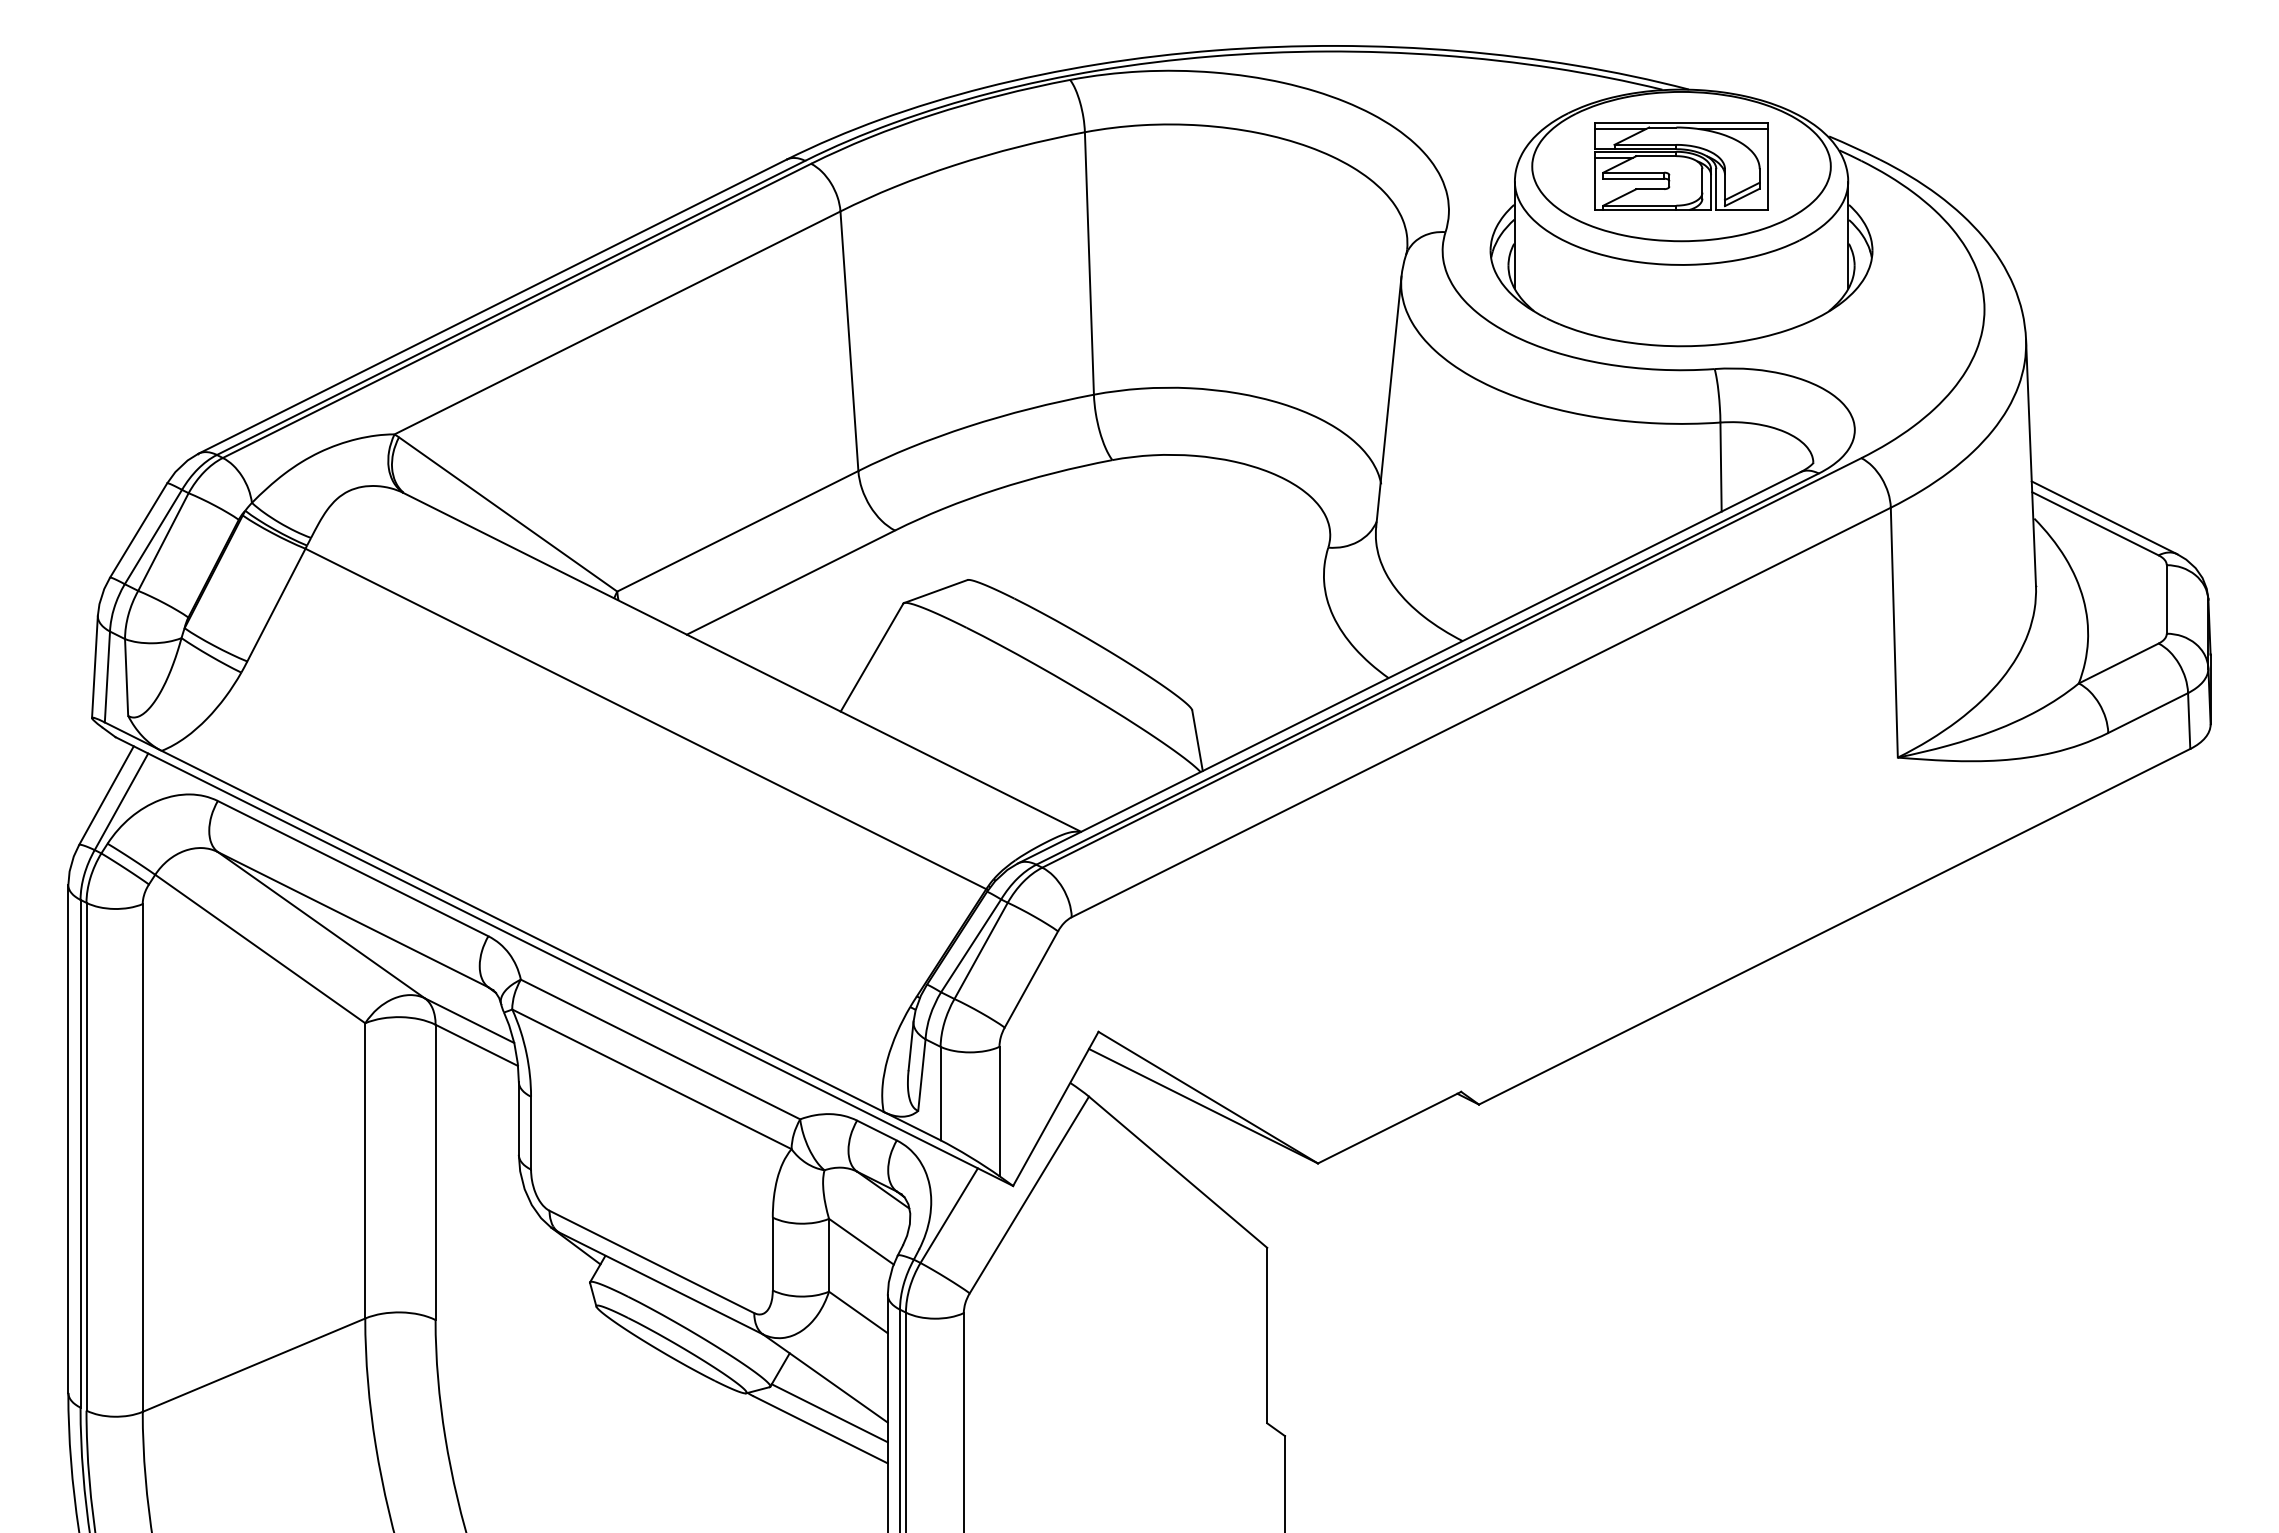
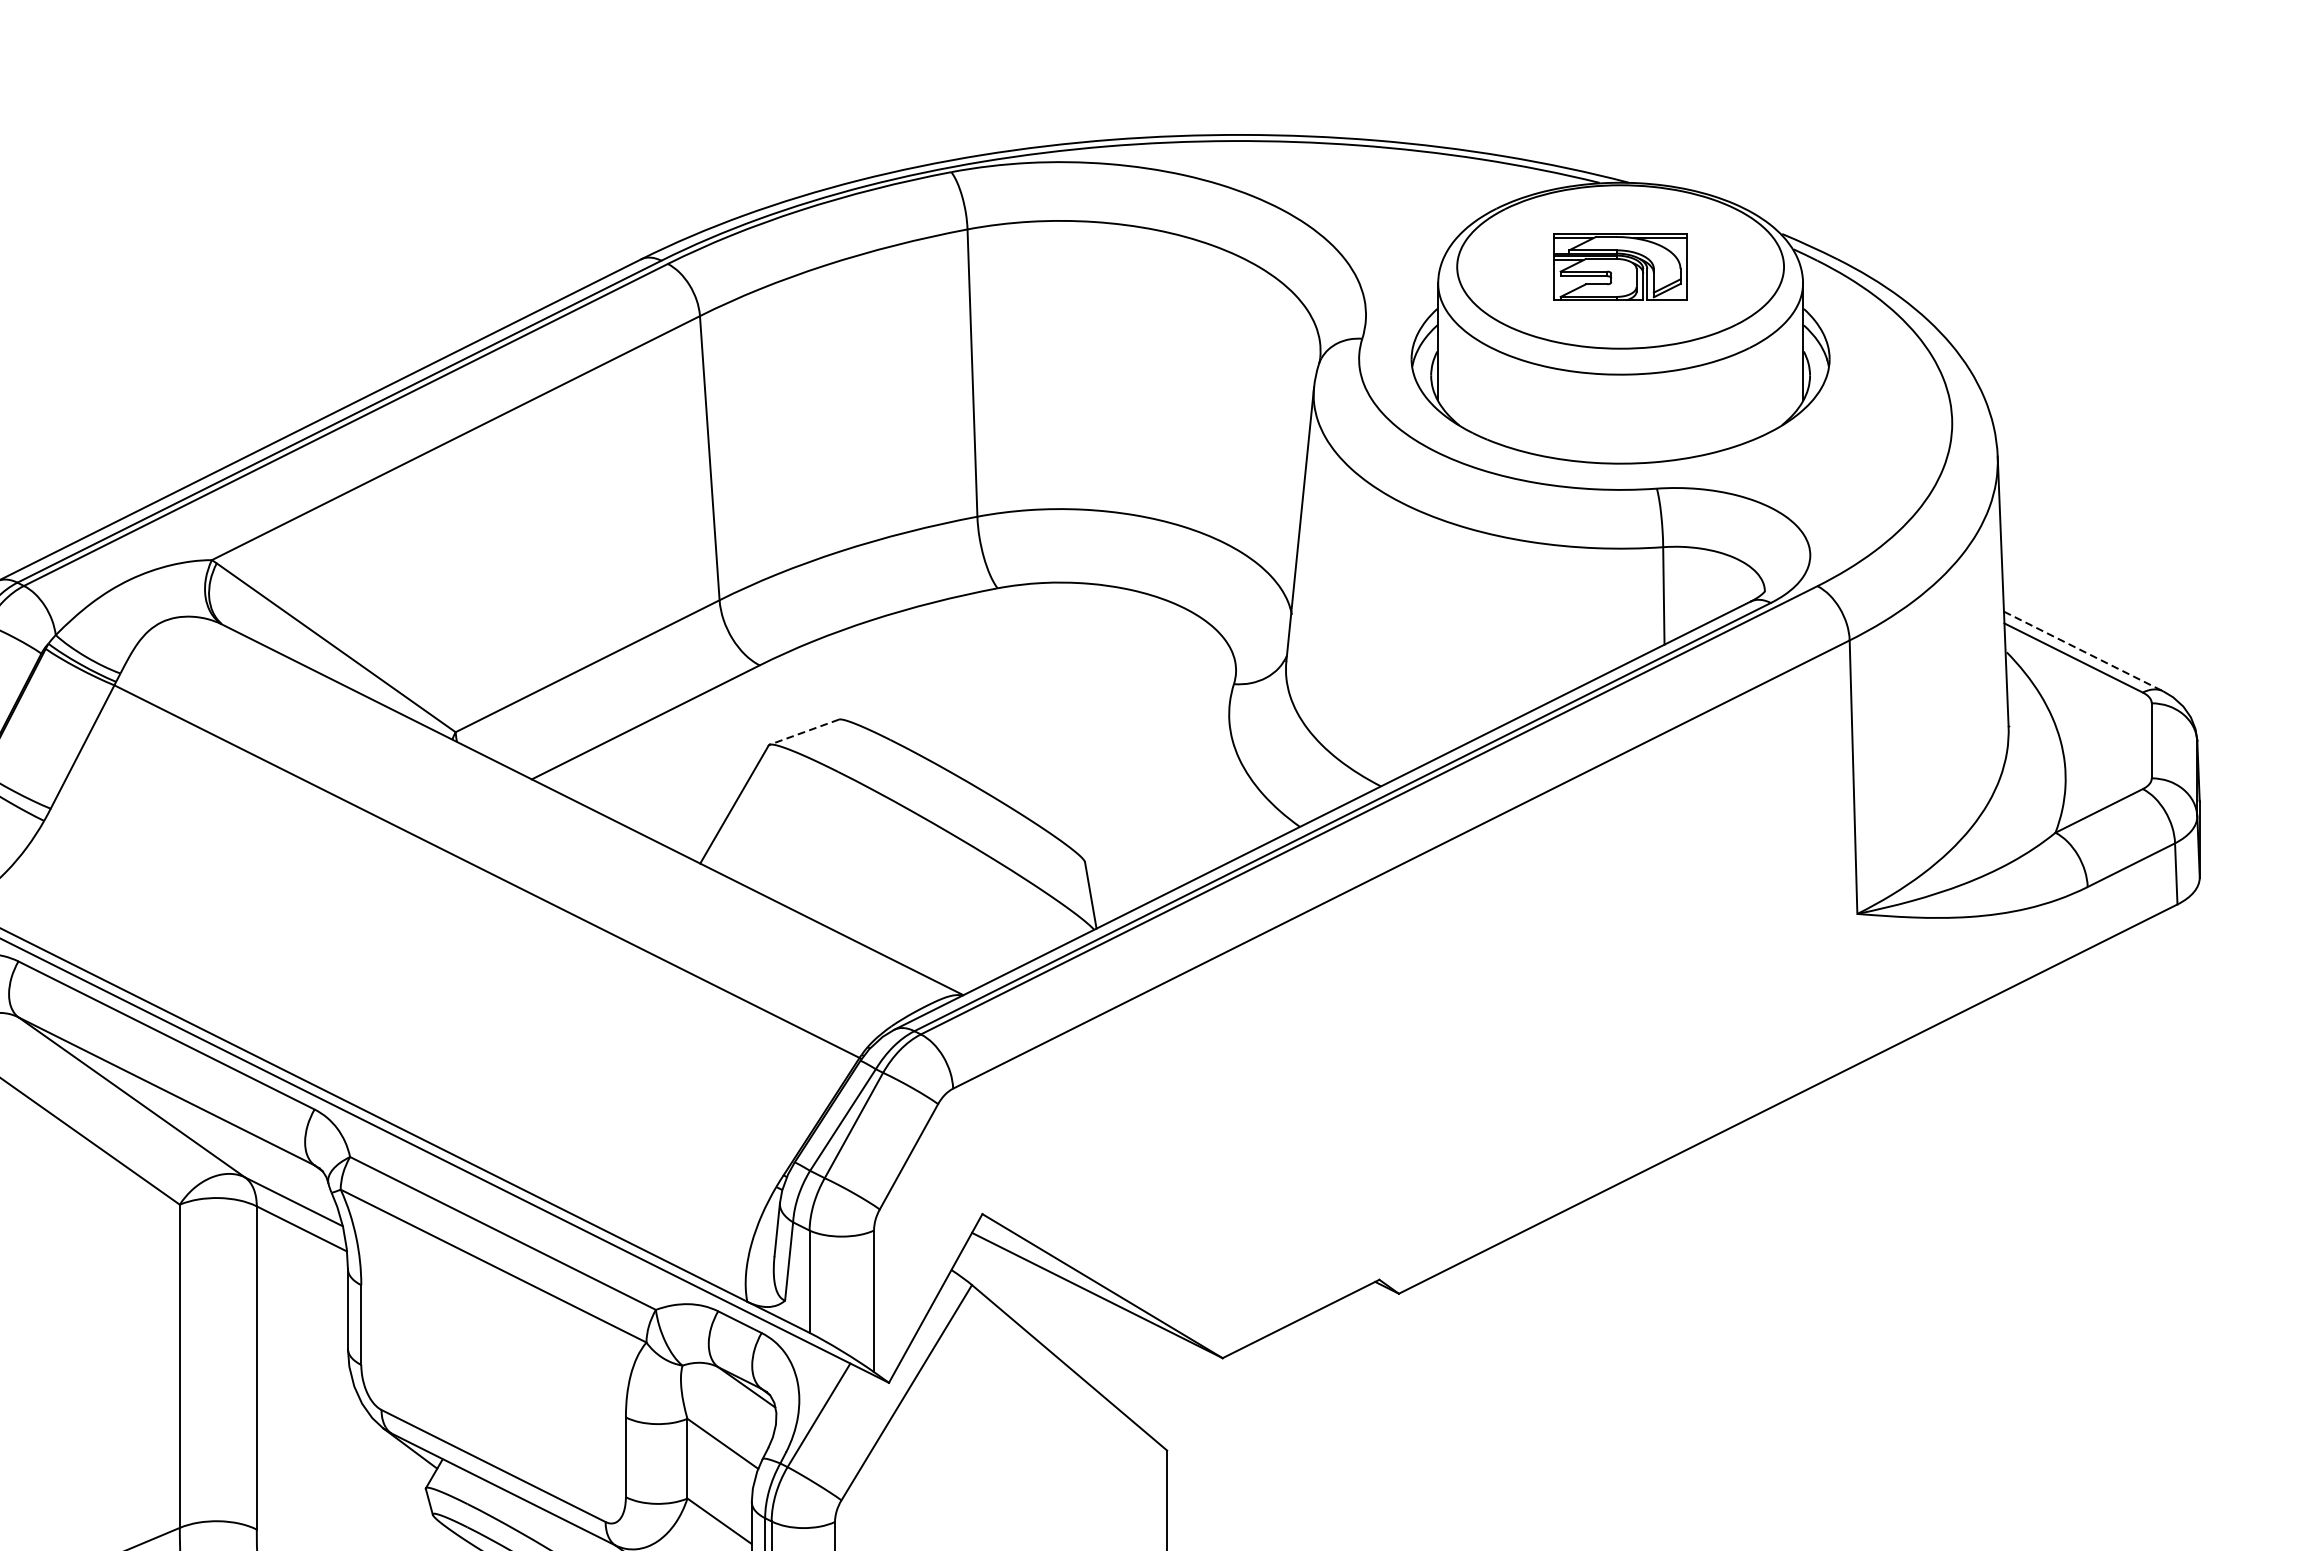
part: (1681, 166) -> (1620, 266), size x0.7
line: (2104, 518) -> (2083, 652), solid -> dashed
line: (935, 591) -> (803, 732), solid -> dashed

